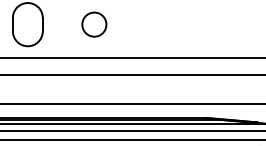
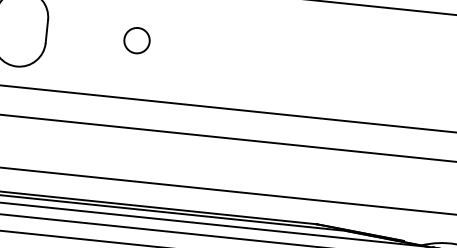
circle: (94, 24) -> (137, 40), size x0.6

